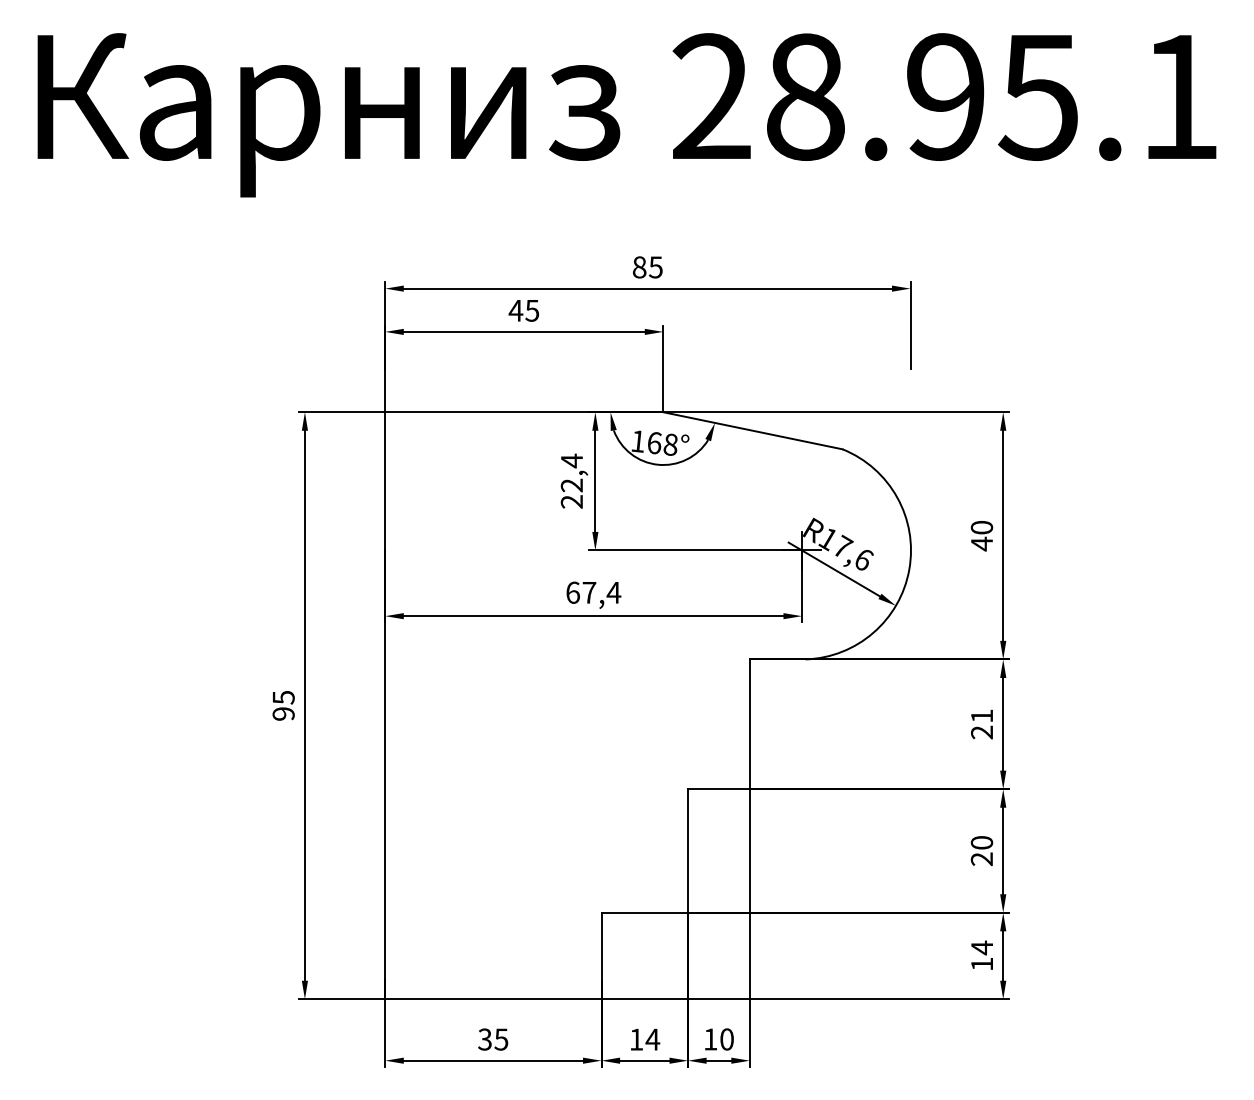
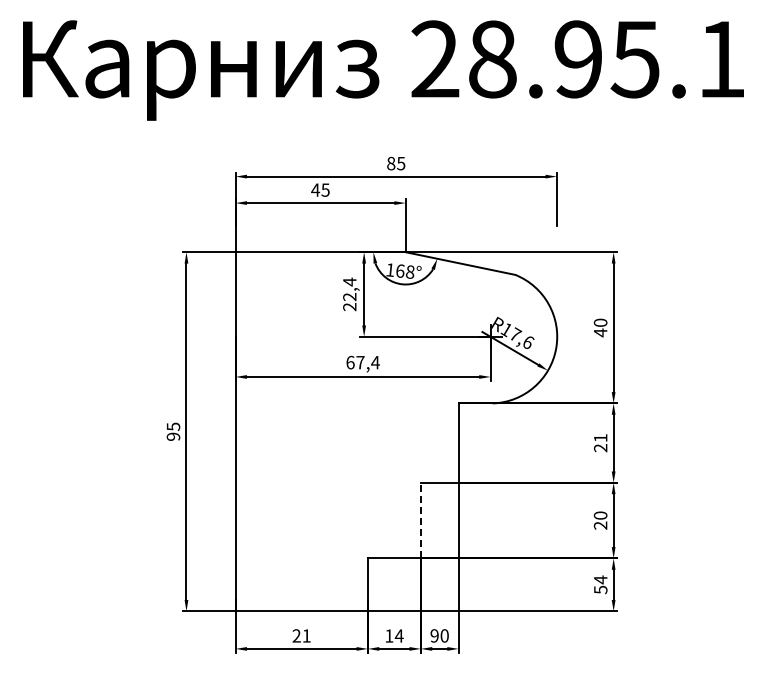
line: (687, 850) -> (420, 520), solid -> dashed
text: (981, 963) -> (600, 589), 14 -> 54
text: (492, 1038) -> (301, 635), 35 -> 21
text: (710, 1038) -> (434, 635), 10 -> 90

